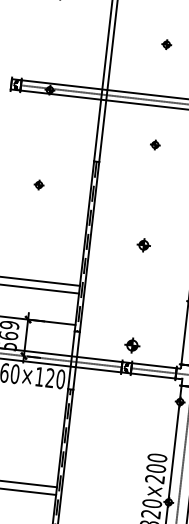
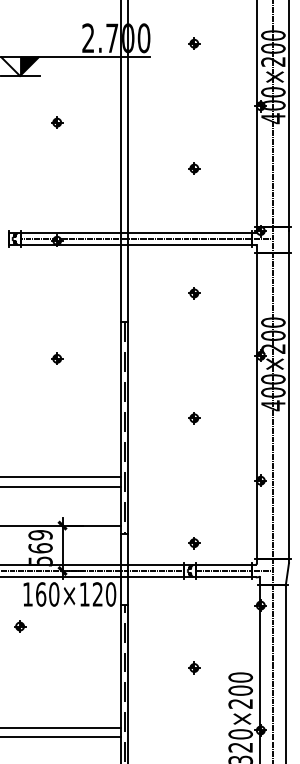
part: (144, 245) -> (194, 418), size x0.71
part: (132, 346) -> (194, 543), size x0.62
part: (121, 445) -> (194, 667), added

